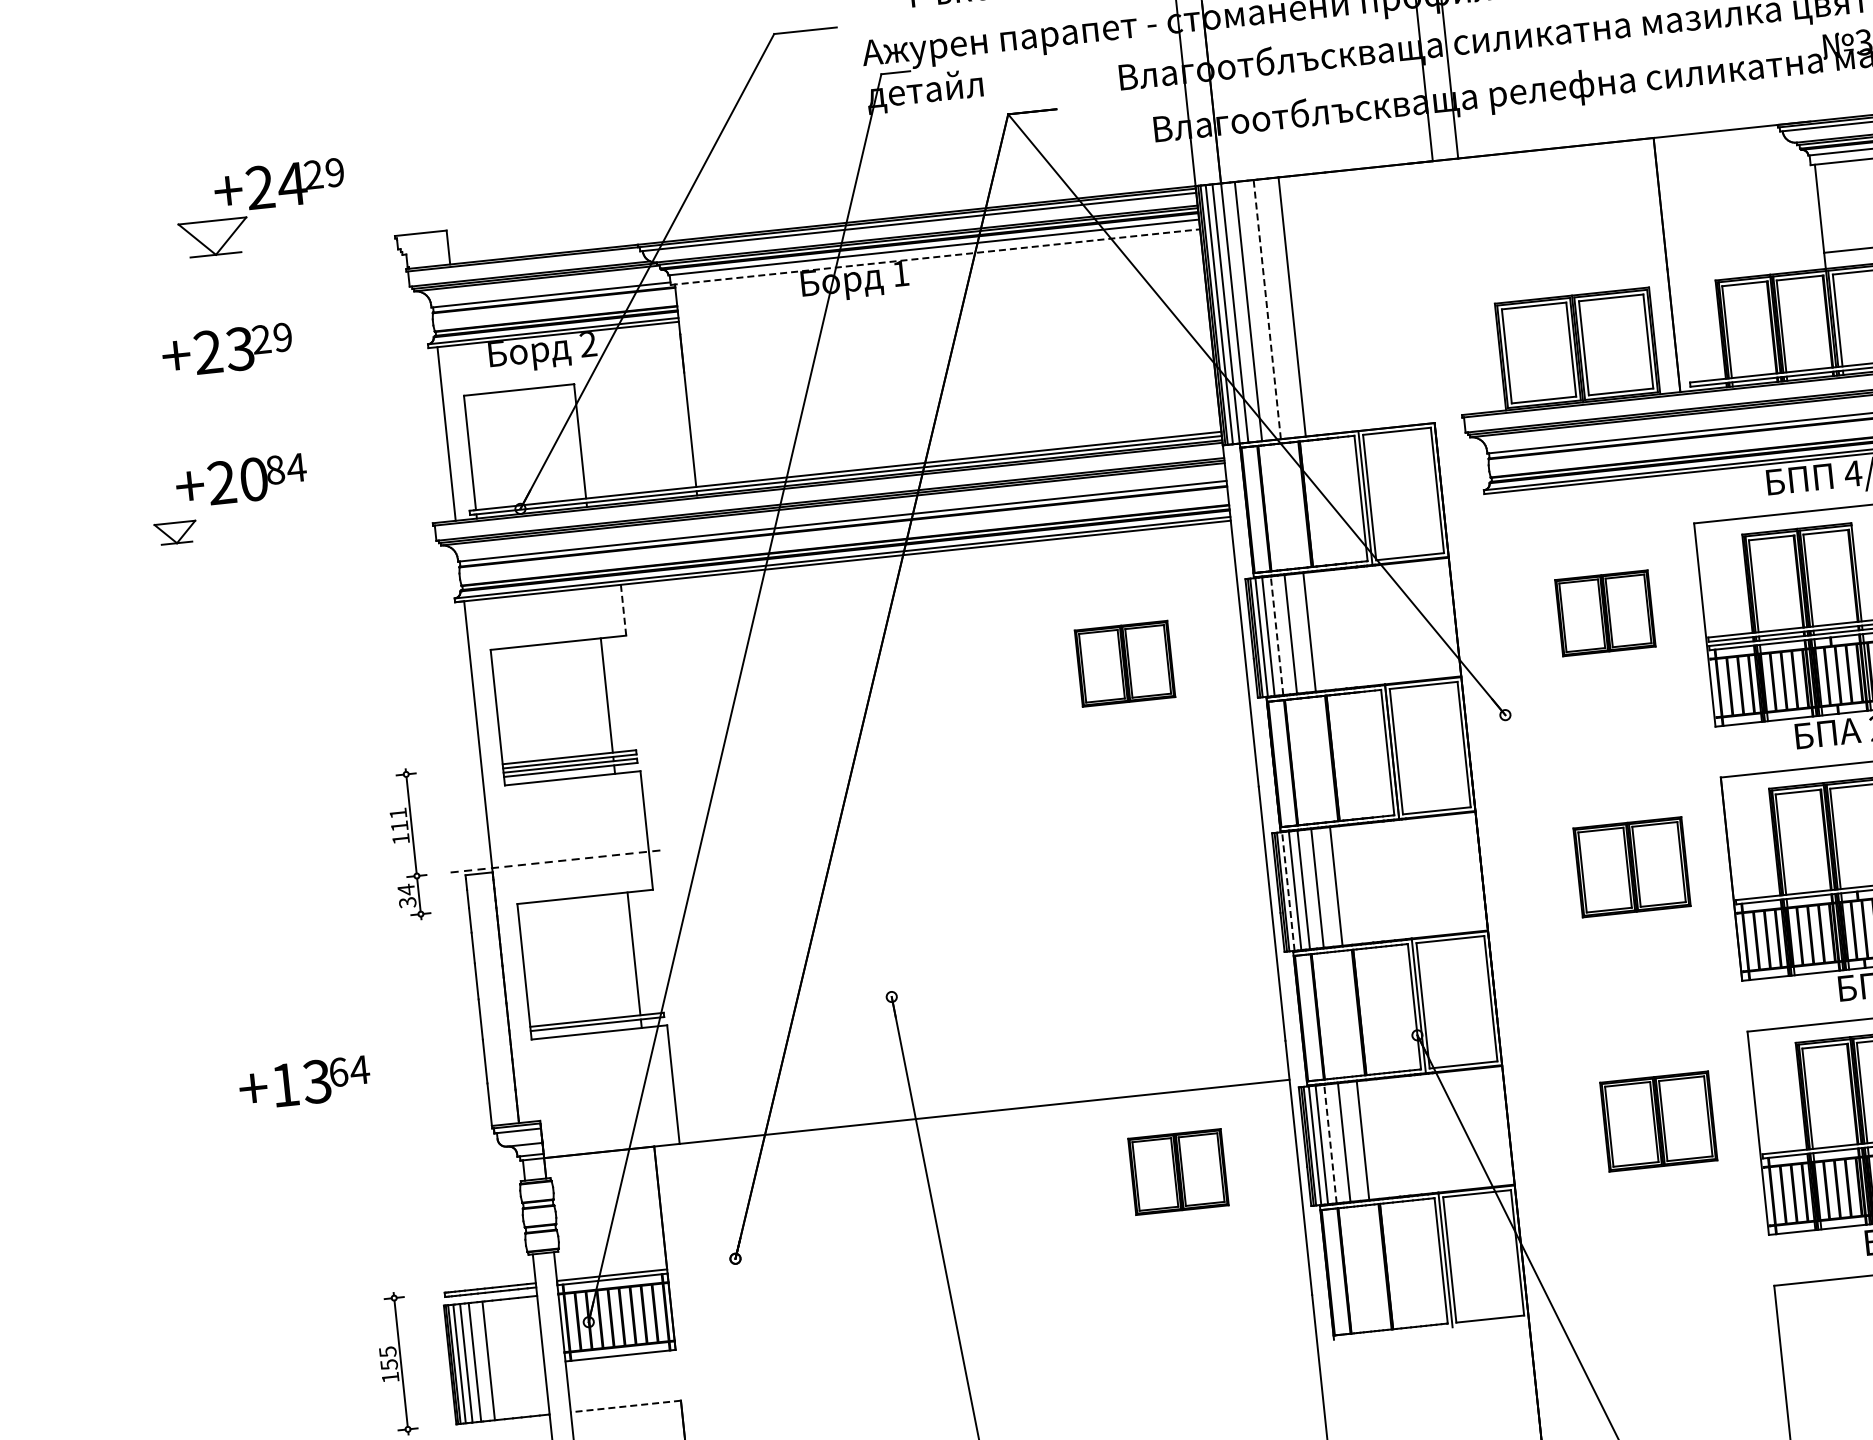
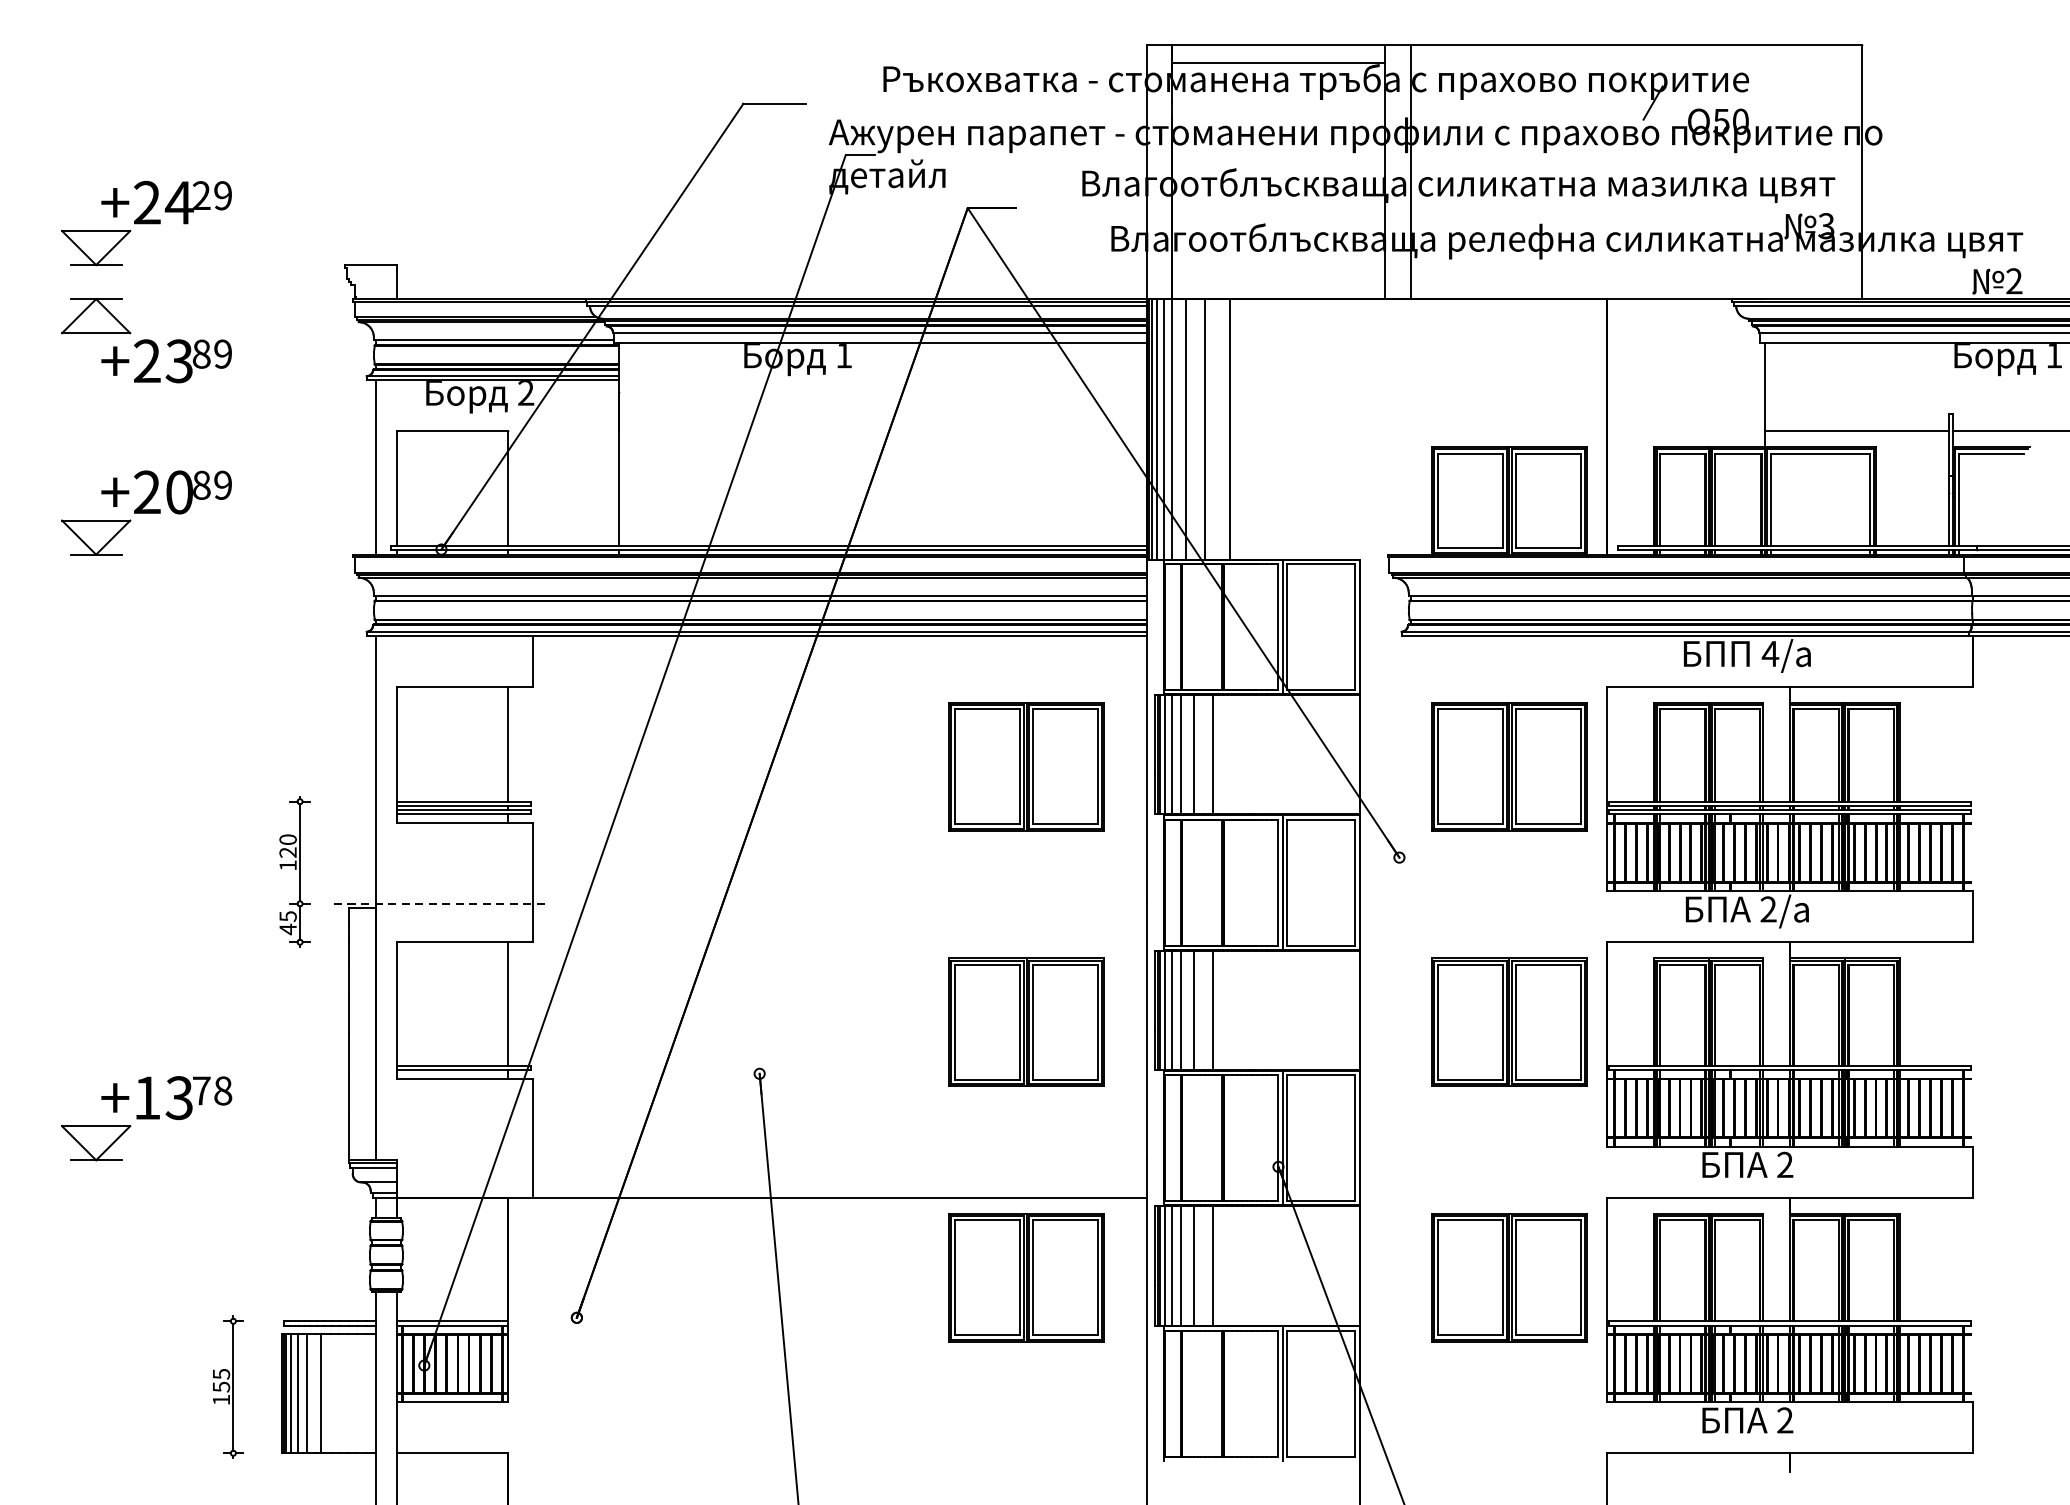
part: (261, 208) -> (146, 223), moved
line: (935, 257) -> (880, 342), dashed -> solid
line: (1266, 308) -> (1204, 428), dashed -> solid
part: (153, 313) -> (96, 316), added
text: (261, 338) -> (201, 353), 29 -> 89
text: (295, 467) -> (222, 484), 84 -> 89
part: (176, 532) -> (96, 537), size x1.67
line: (623, 610) -> (533, 661), dashed -> solid
part: (1605, 612) -> (1509, 766), size x1.67
line: (1276, 635) -> (1180, 754), dashed -> solid
part: (1125, 663) -> (1026, 766), size x1.67
text: (398, 819) -> (287, 845), 111 -> 120
part: (1632, 866) -> (1509, 1021), size x1.43
line: (1288, 891) -> (1165, 1010), dashed -> solid
text: (406, 895) -> (287, 922), 34 -> 45
part: (1151, 917) -> (1026, 1021), added
text: (349, 1070) -> (212, 1090), 64 -> 78
part: (1658, 1121) -> (1509, 1277), size x1.43
part: (239, 1135) -> (96, 1143), added
line: (1330, 1143) -> (1180, 1265), dashed -> solid
part: (1178, 1171) -> (1026, 1277), size x1.67
line: (624, 1406) -> (451, 1453), dashed -> solid

